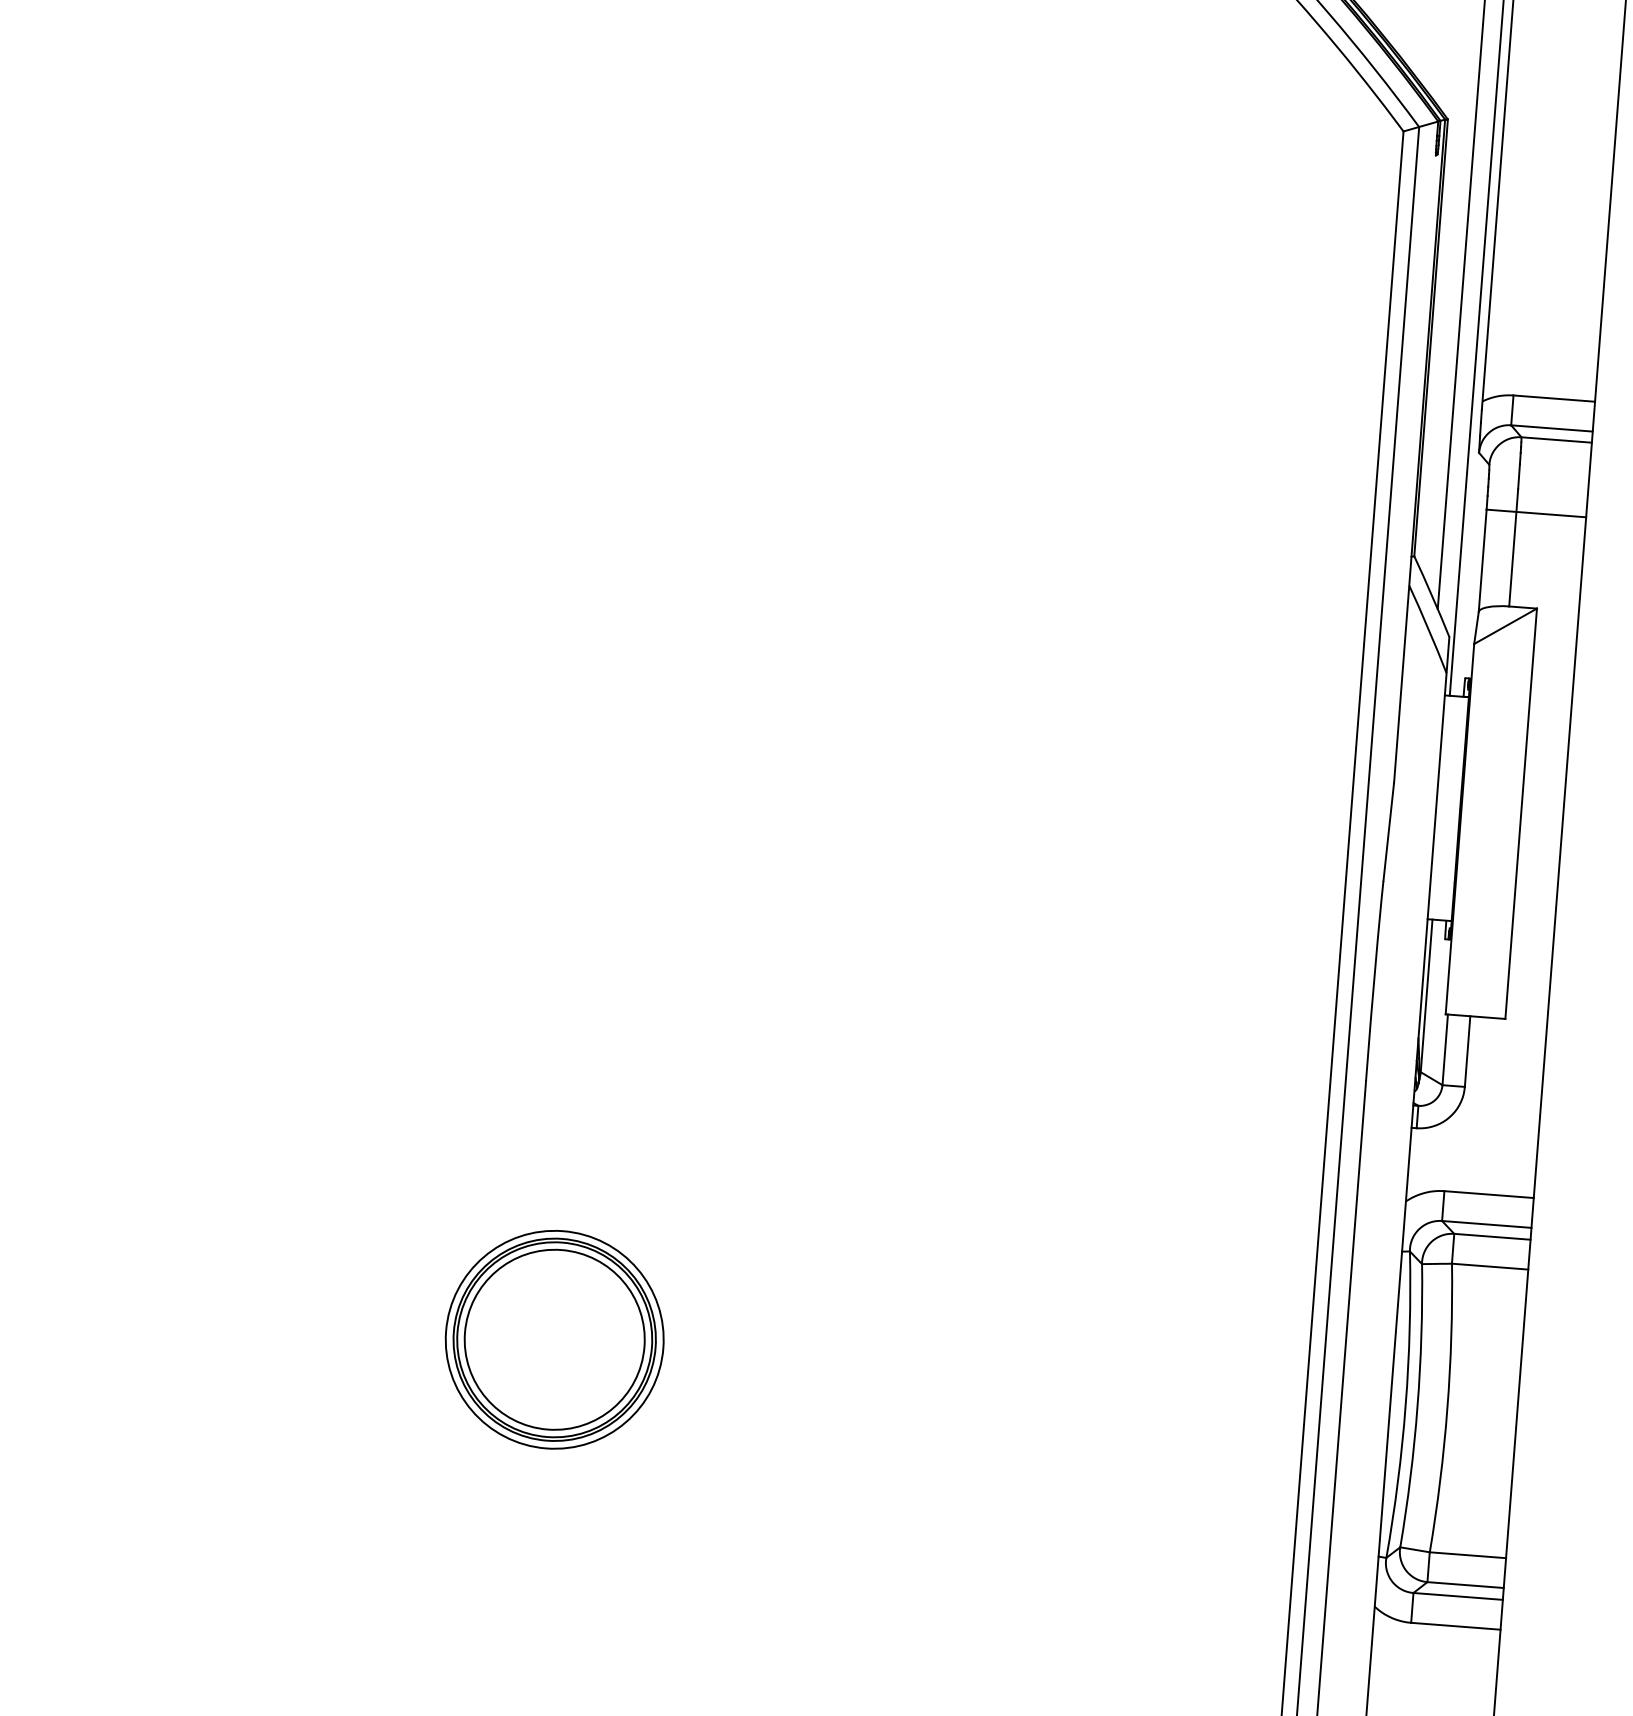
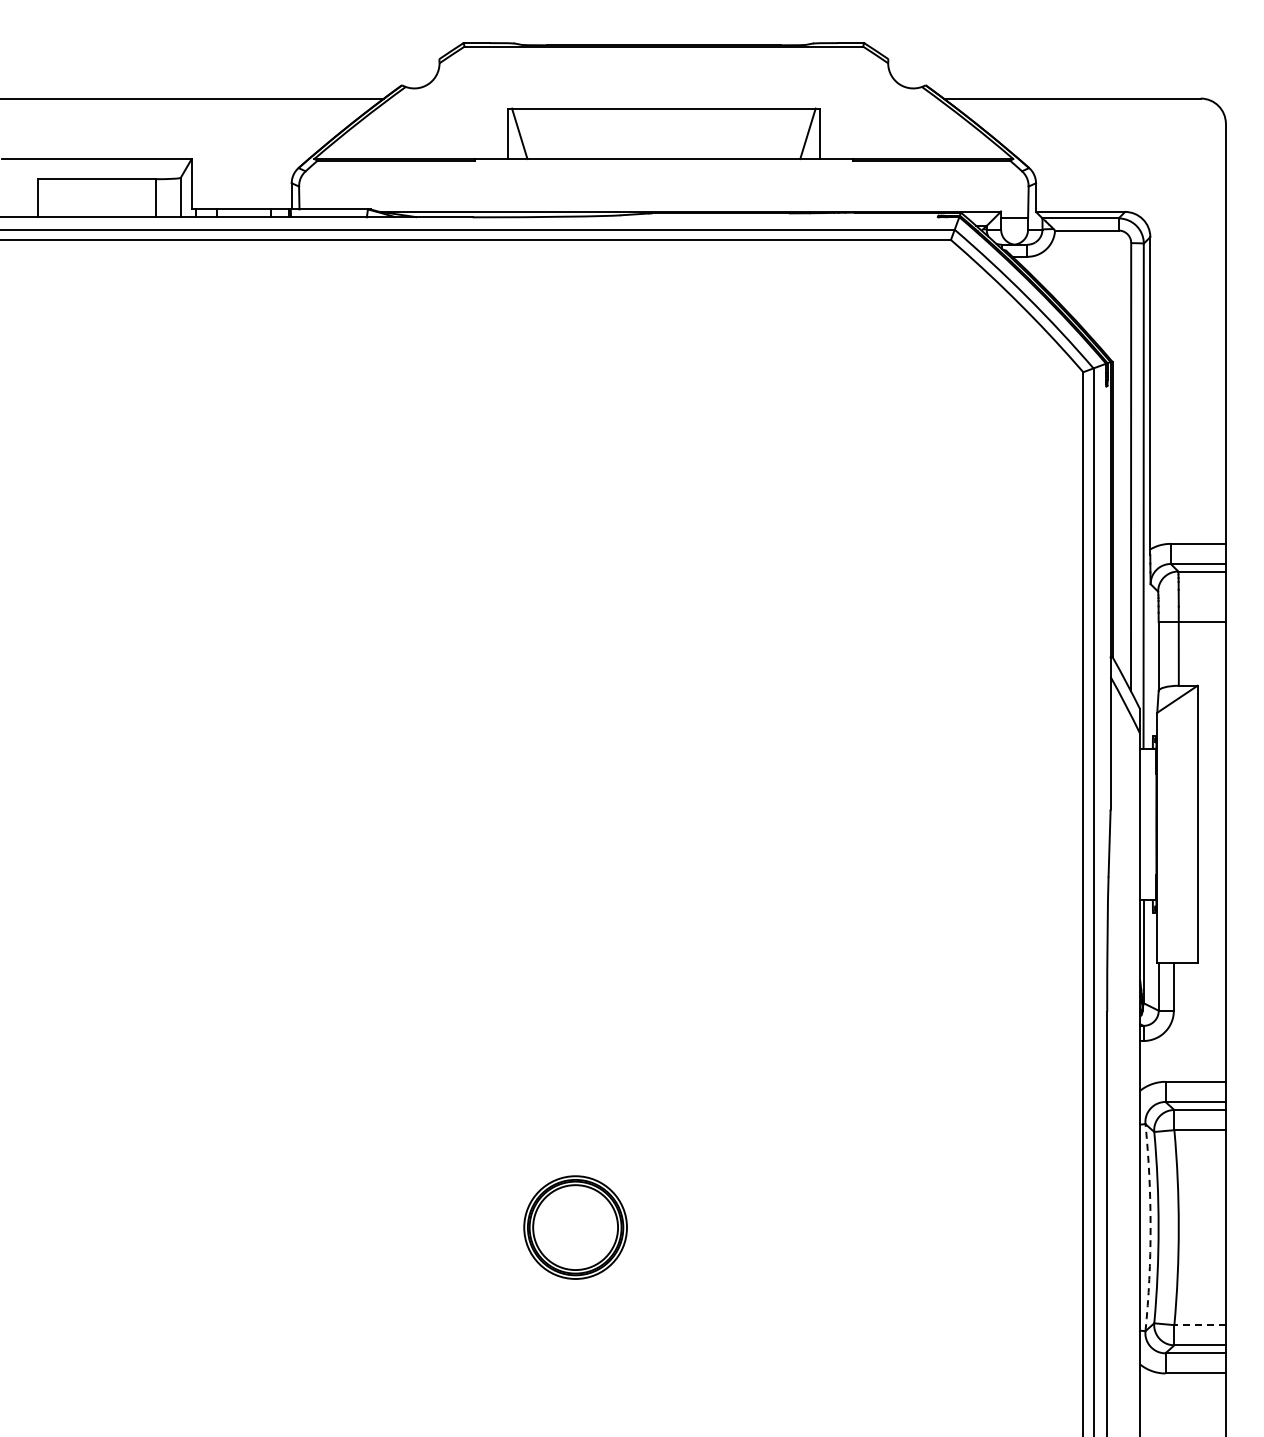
part: (554, 1339) -> (575, 1227), size x0.7
arc: (1405, 1405) -> (1150, 1227), solid -> dashed
line: (1468, 1555) -> (1200, 1325), solid -> dashed

